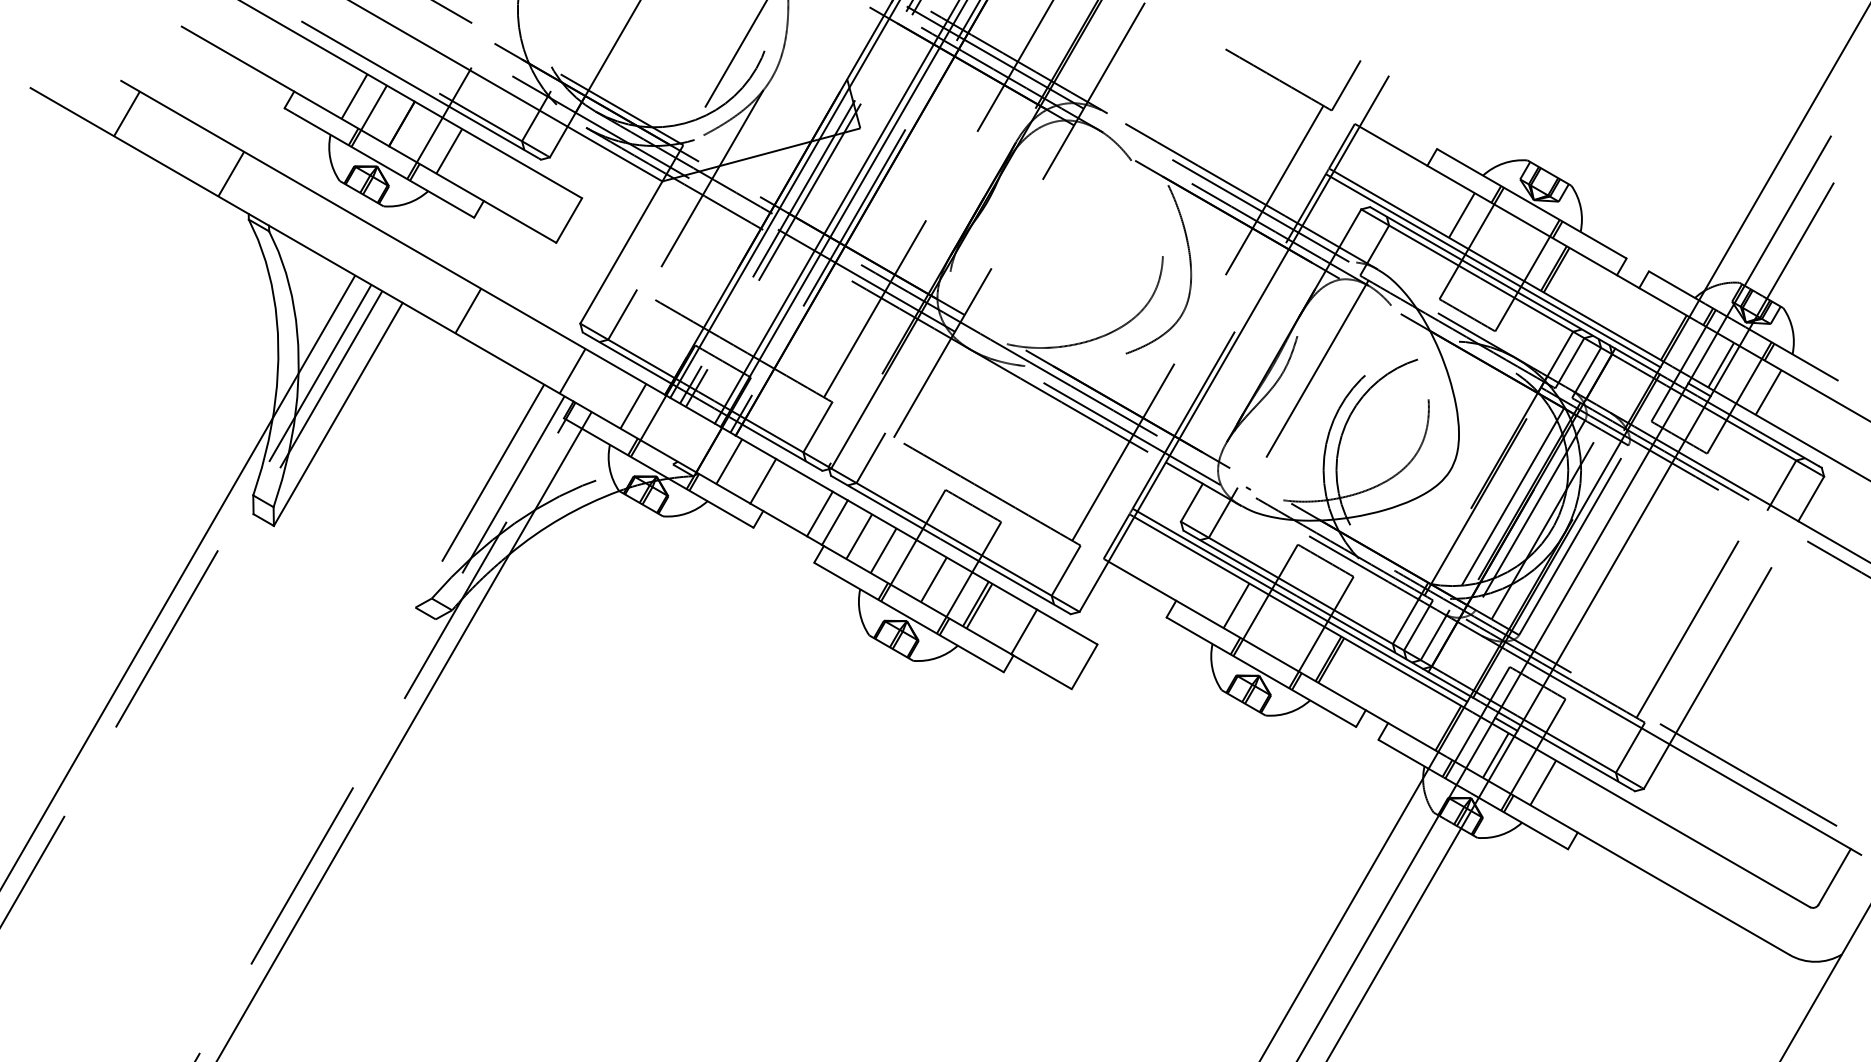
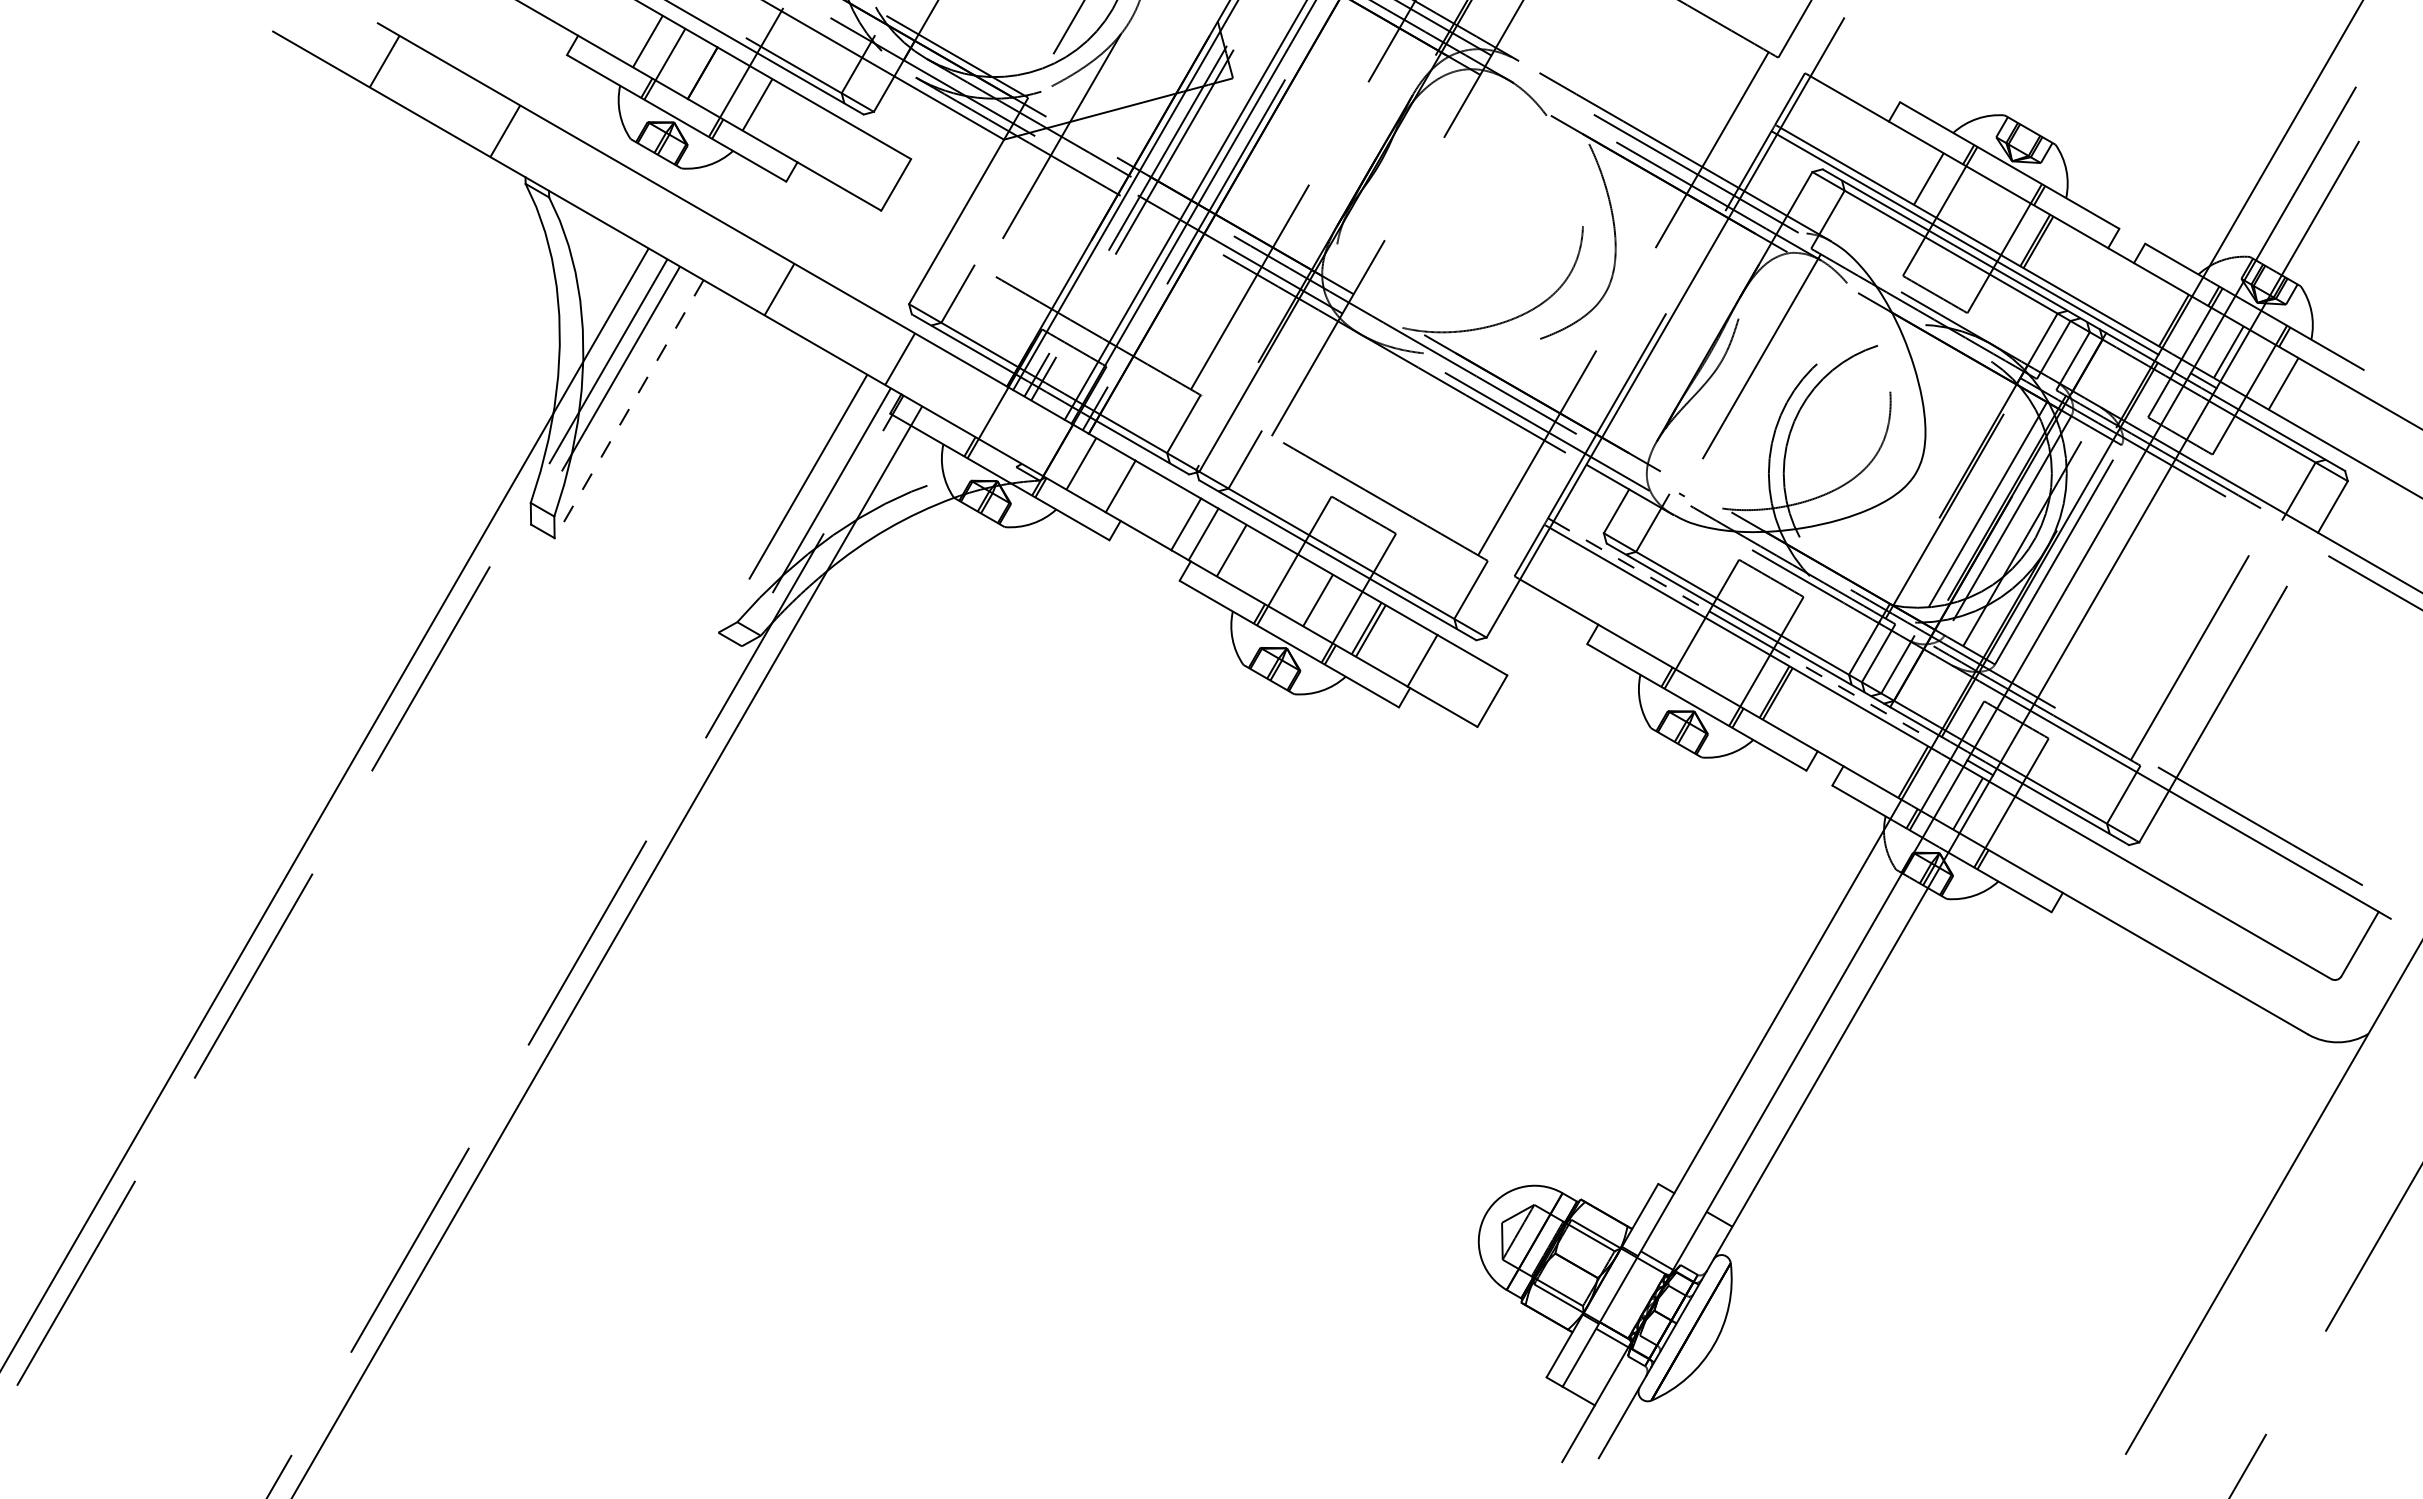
line: (633, 406) -> (970, 399), removed
line: (338, 414) -> (629, 409), solid -> dashed
line: (883, 550) -> (1259, 566), removed
line: (1204, 550) -> (1631, 566), solid -> dashed
line: (1236, 605) -> (1668, 630), removed
line: (1397, 661) -> (1854, 695), solid -> dashed
line: (1542, 782) -> (2022, 835), removed

